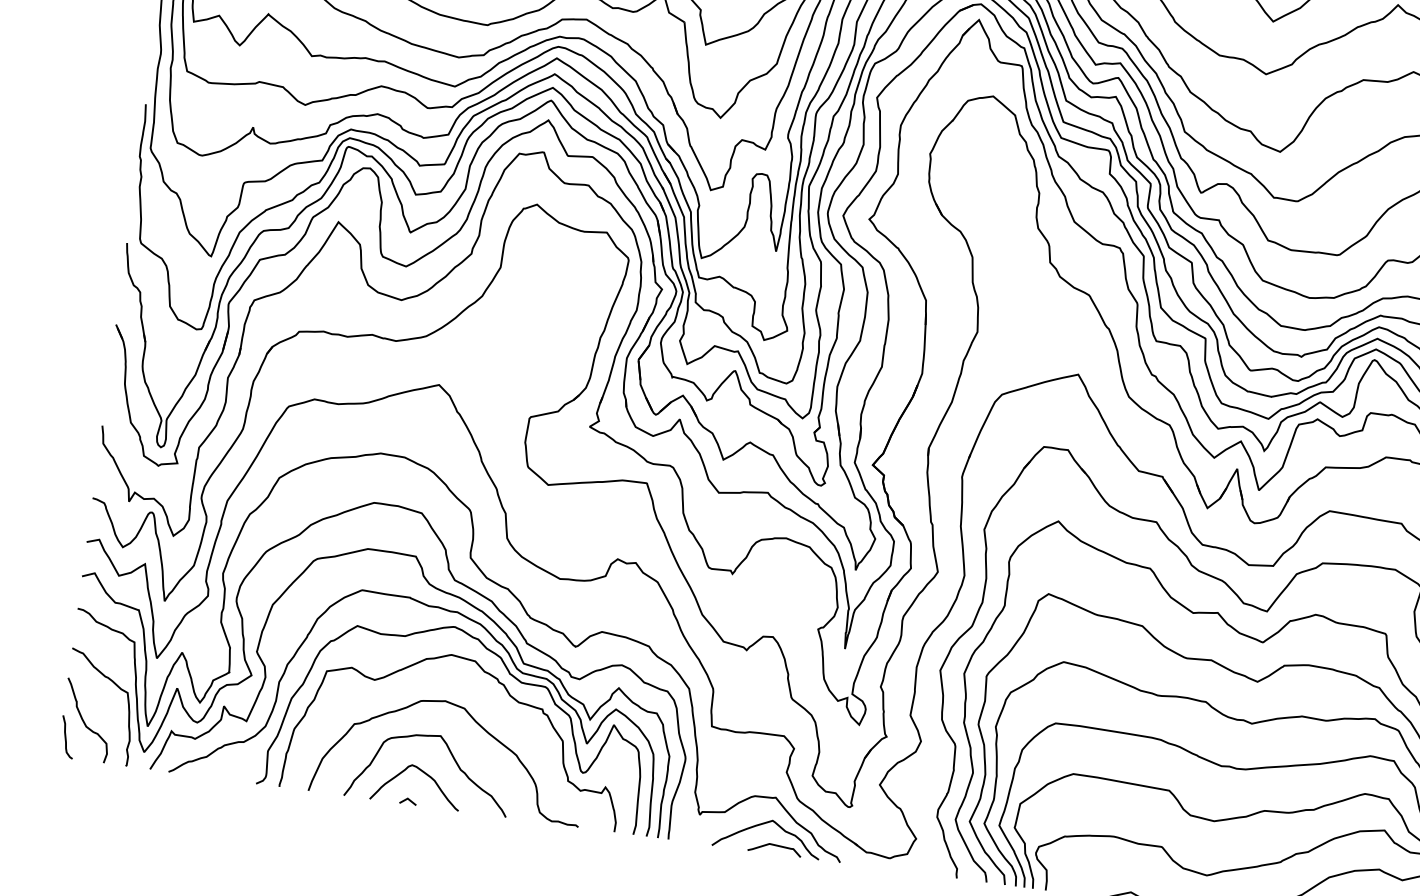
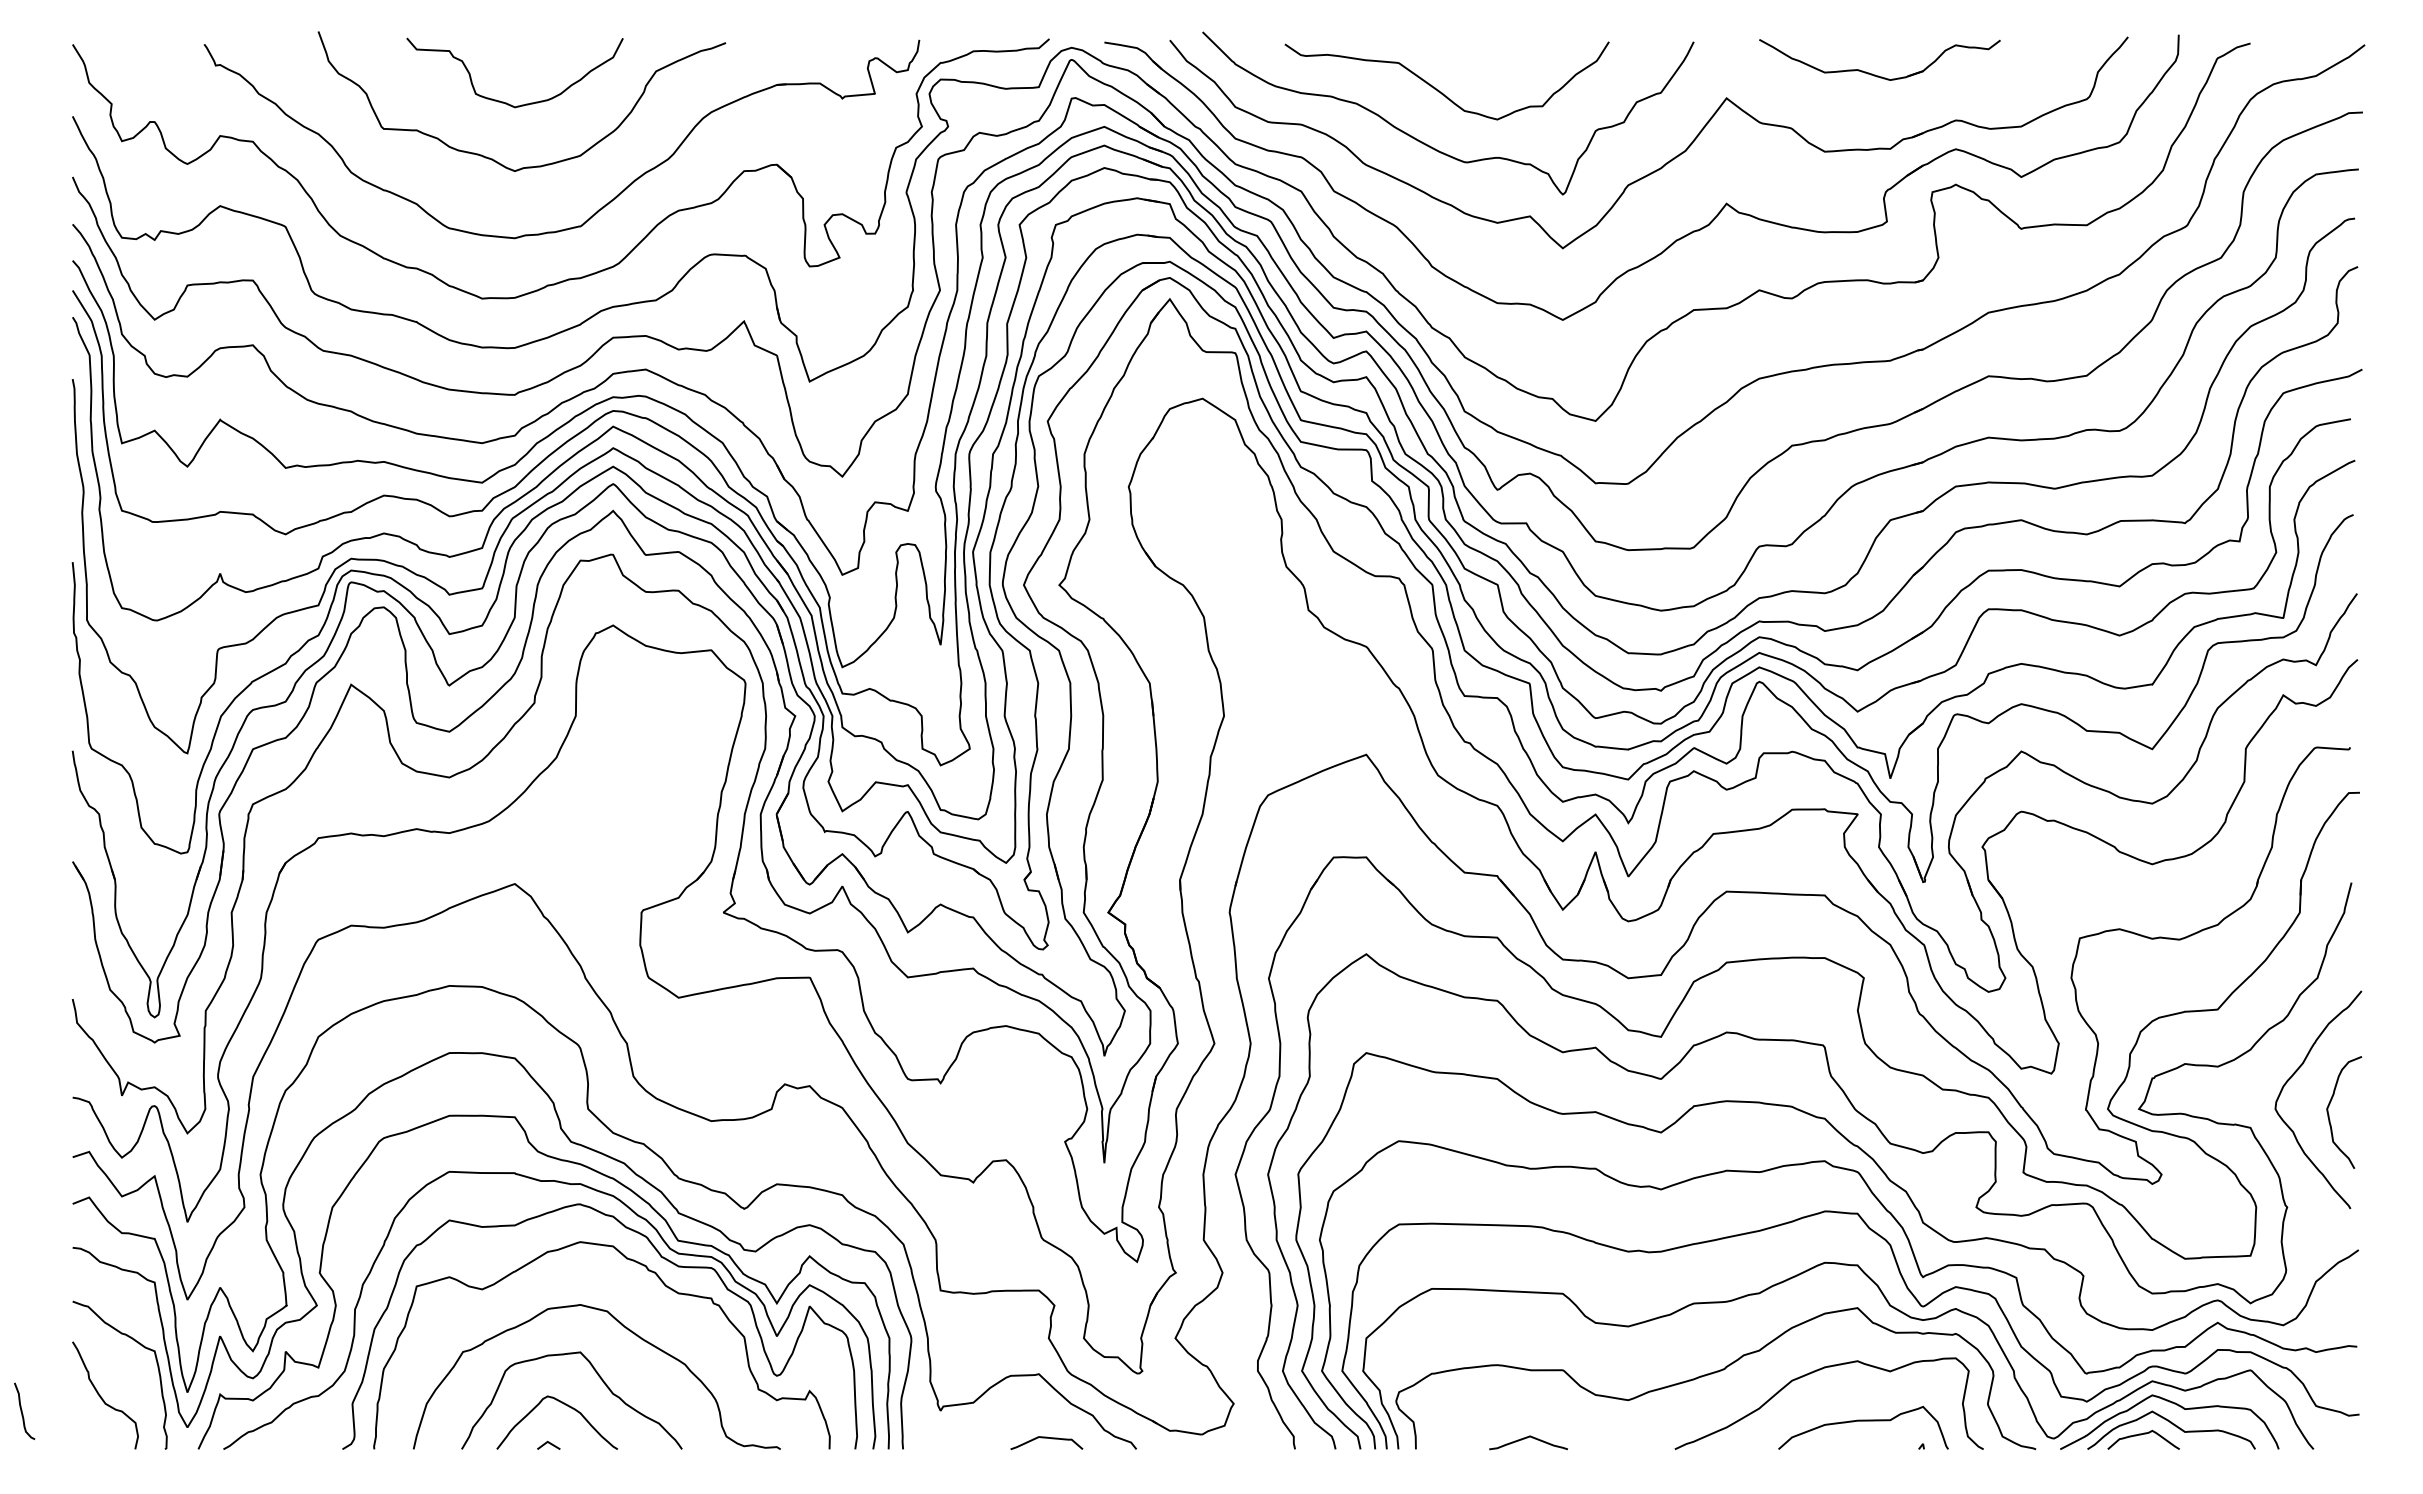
curve: (66, 736) -> (22, 1410), moved
curve: (762, 824) -> (1026, 1412), removed

